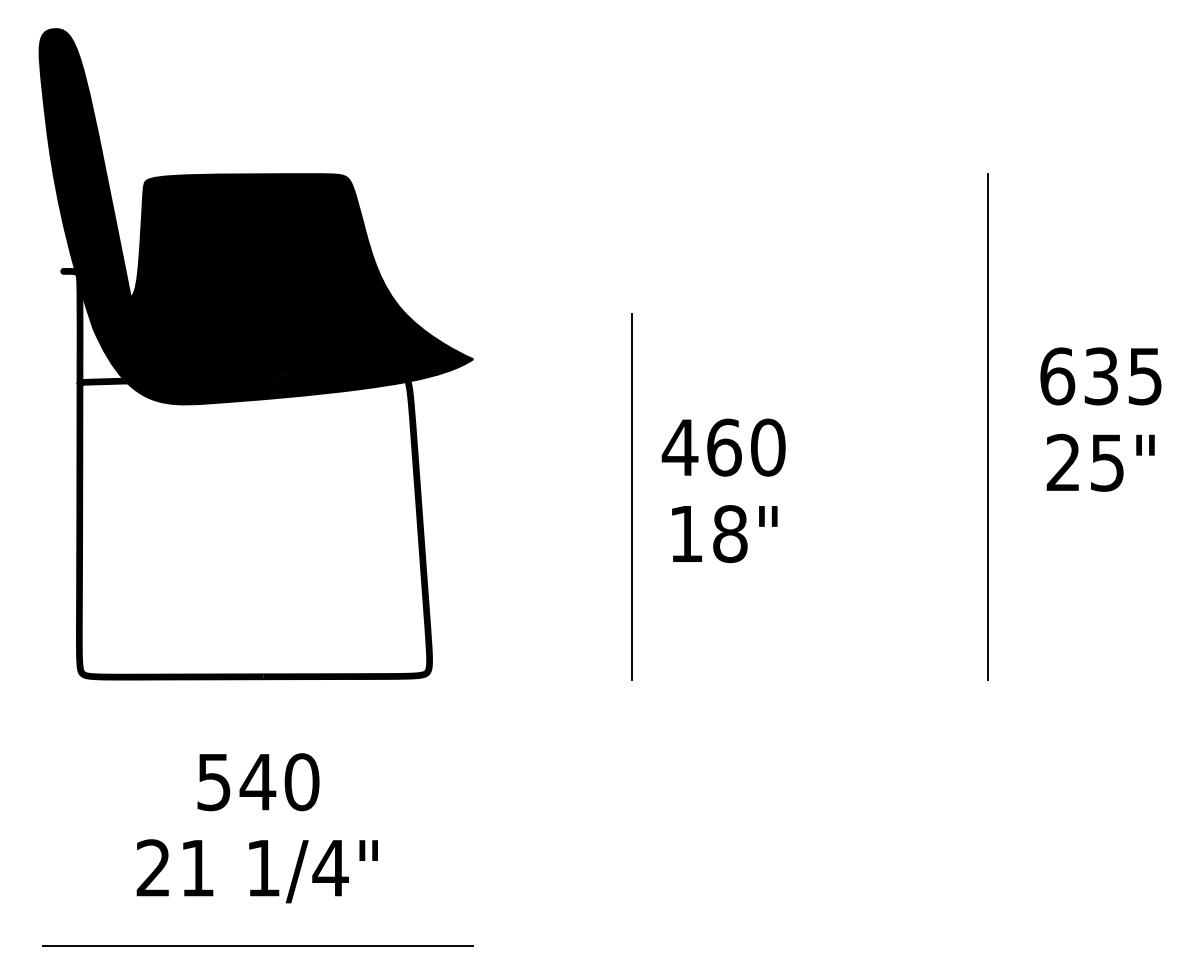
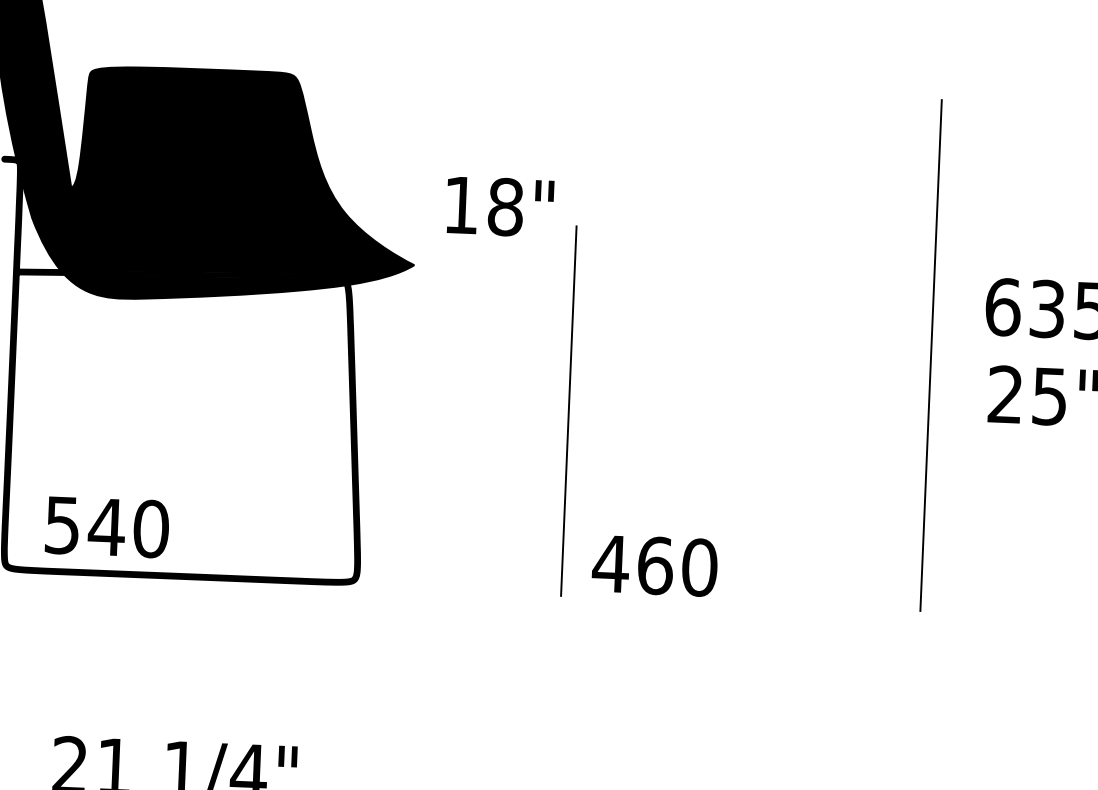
text: (723, 447) -> (654, 565), moved
text: (724, 534) -> (499, 207), moved
text: (258, 782) -> (107, 527), moved

